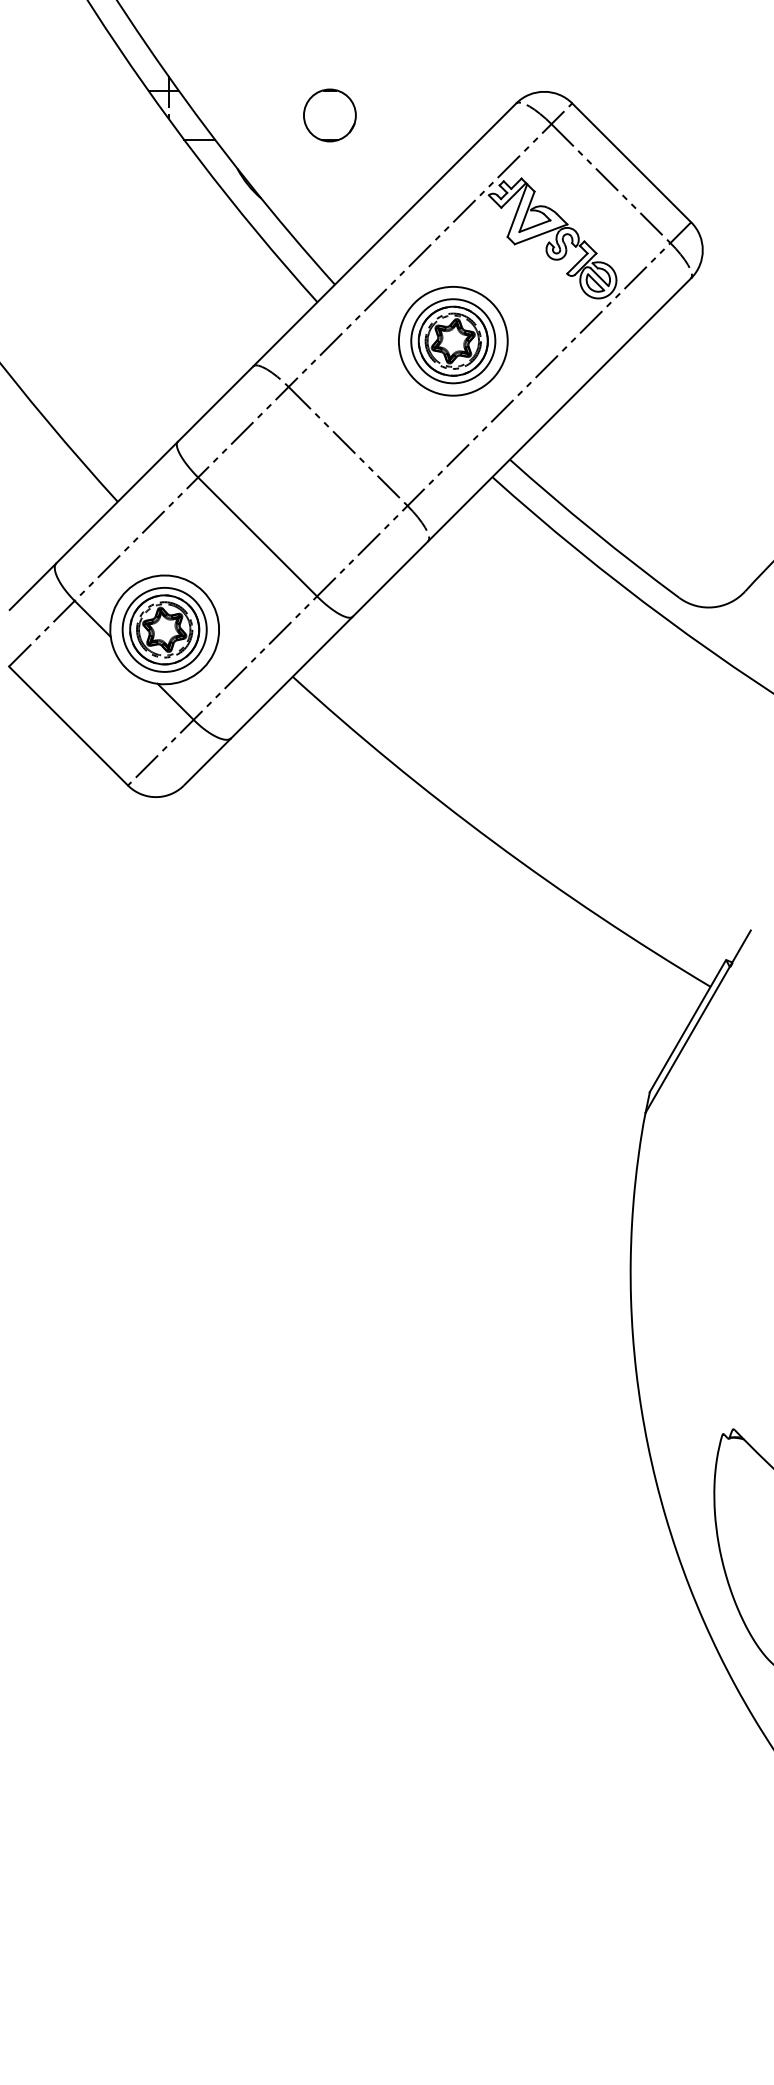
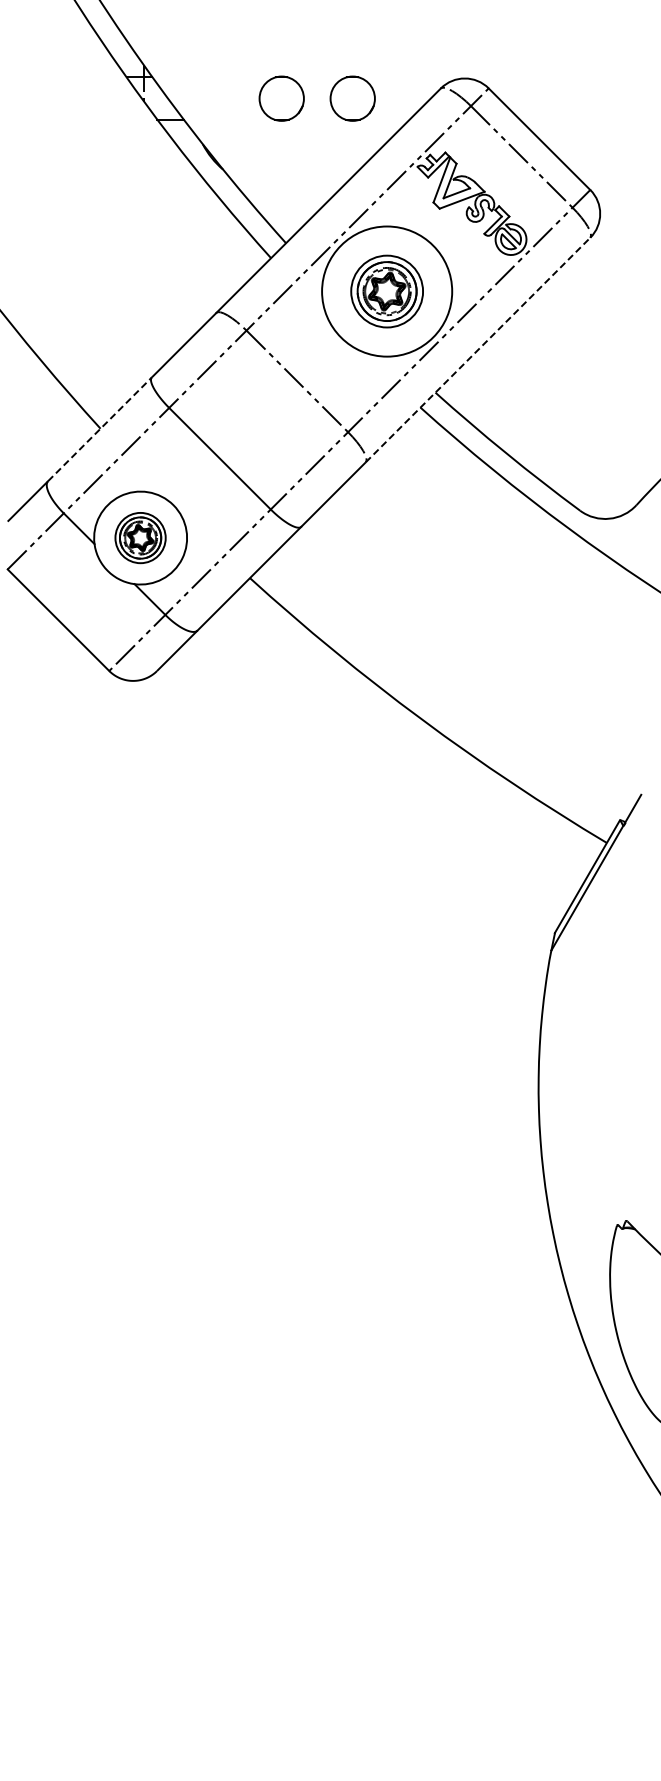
circle: (412, 115) -> (352, 98), added
circle: (452, 341) -> (386, 291), size x1.4
line: (560, 410) -> (478, 350), solid -> dashed
line: (117, 501) -> (100, 428), solid -> dashed
part: (164, 629) -> (140, 537), size x0.7

